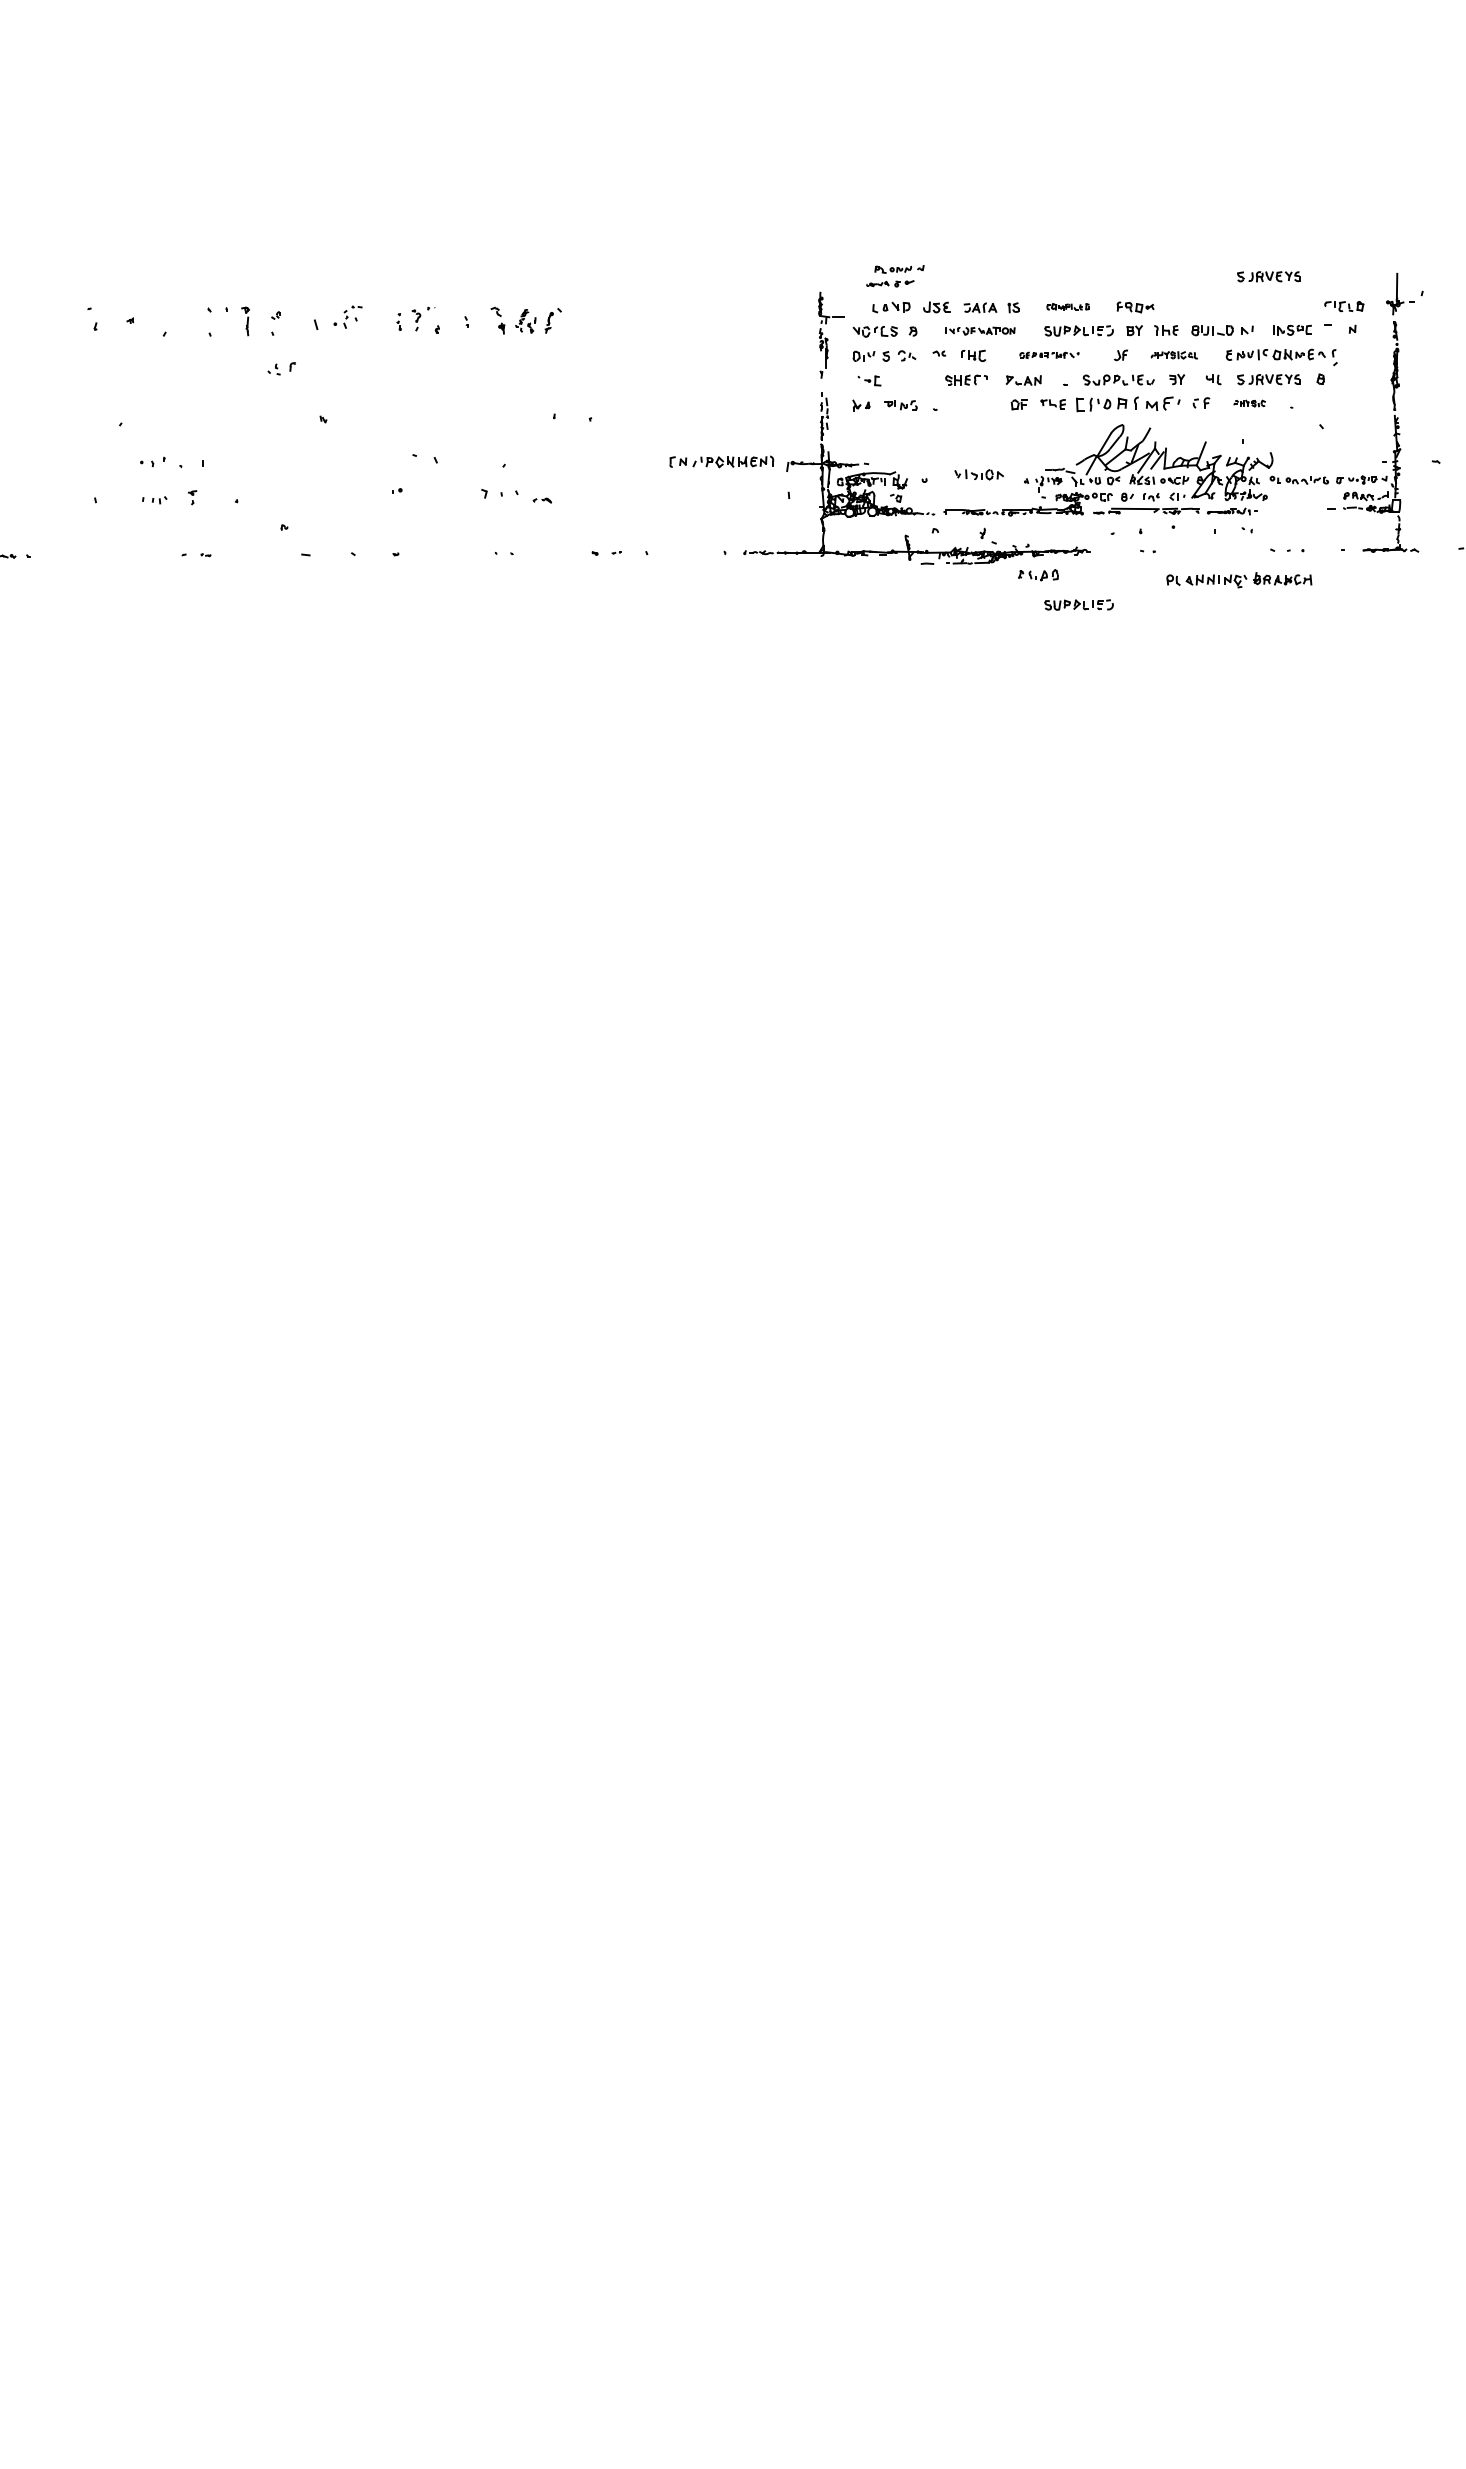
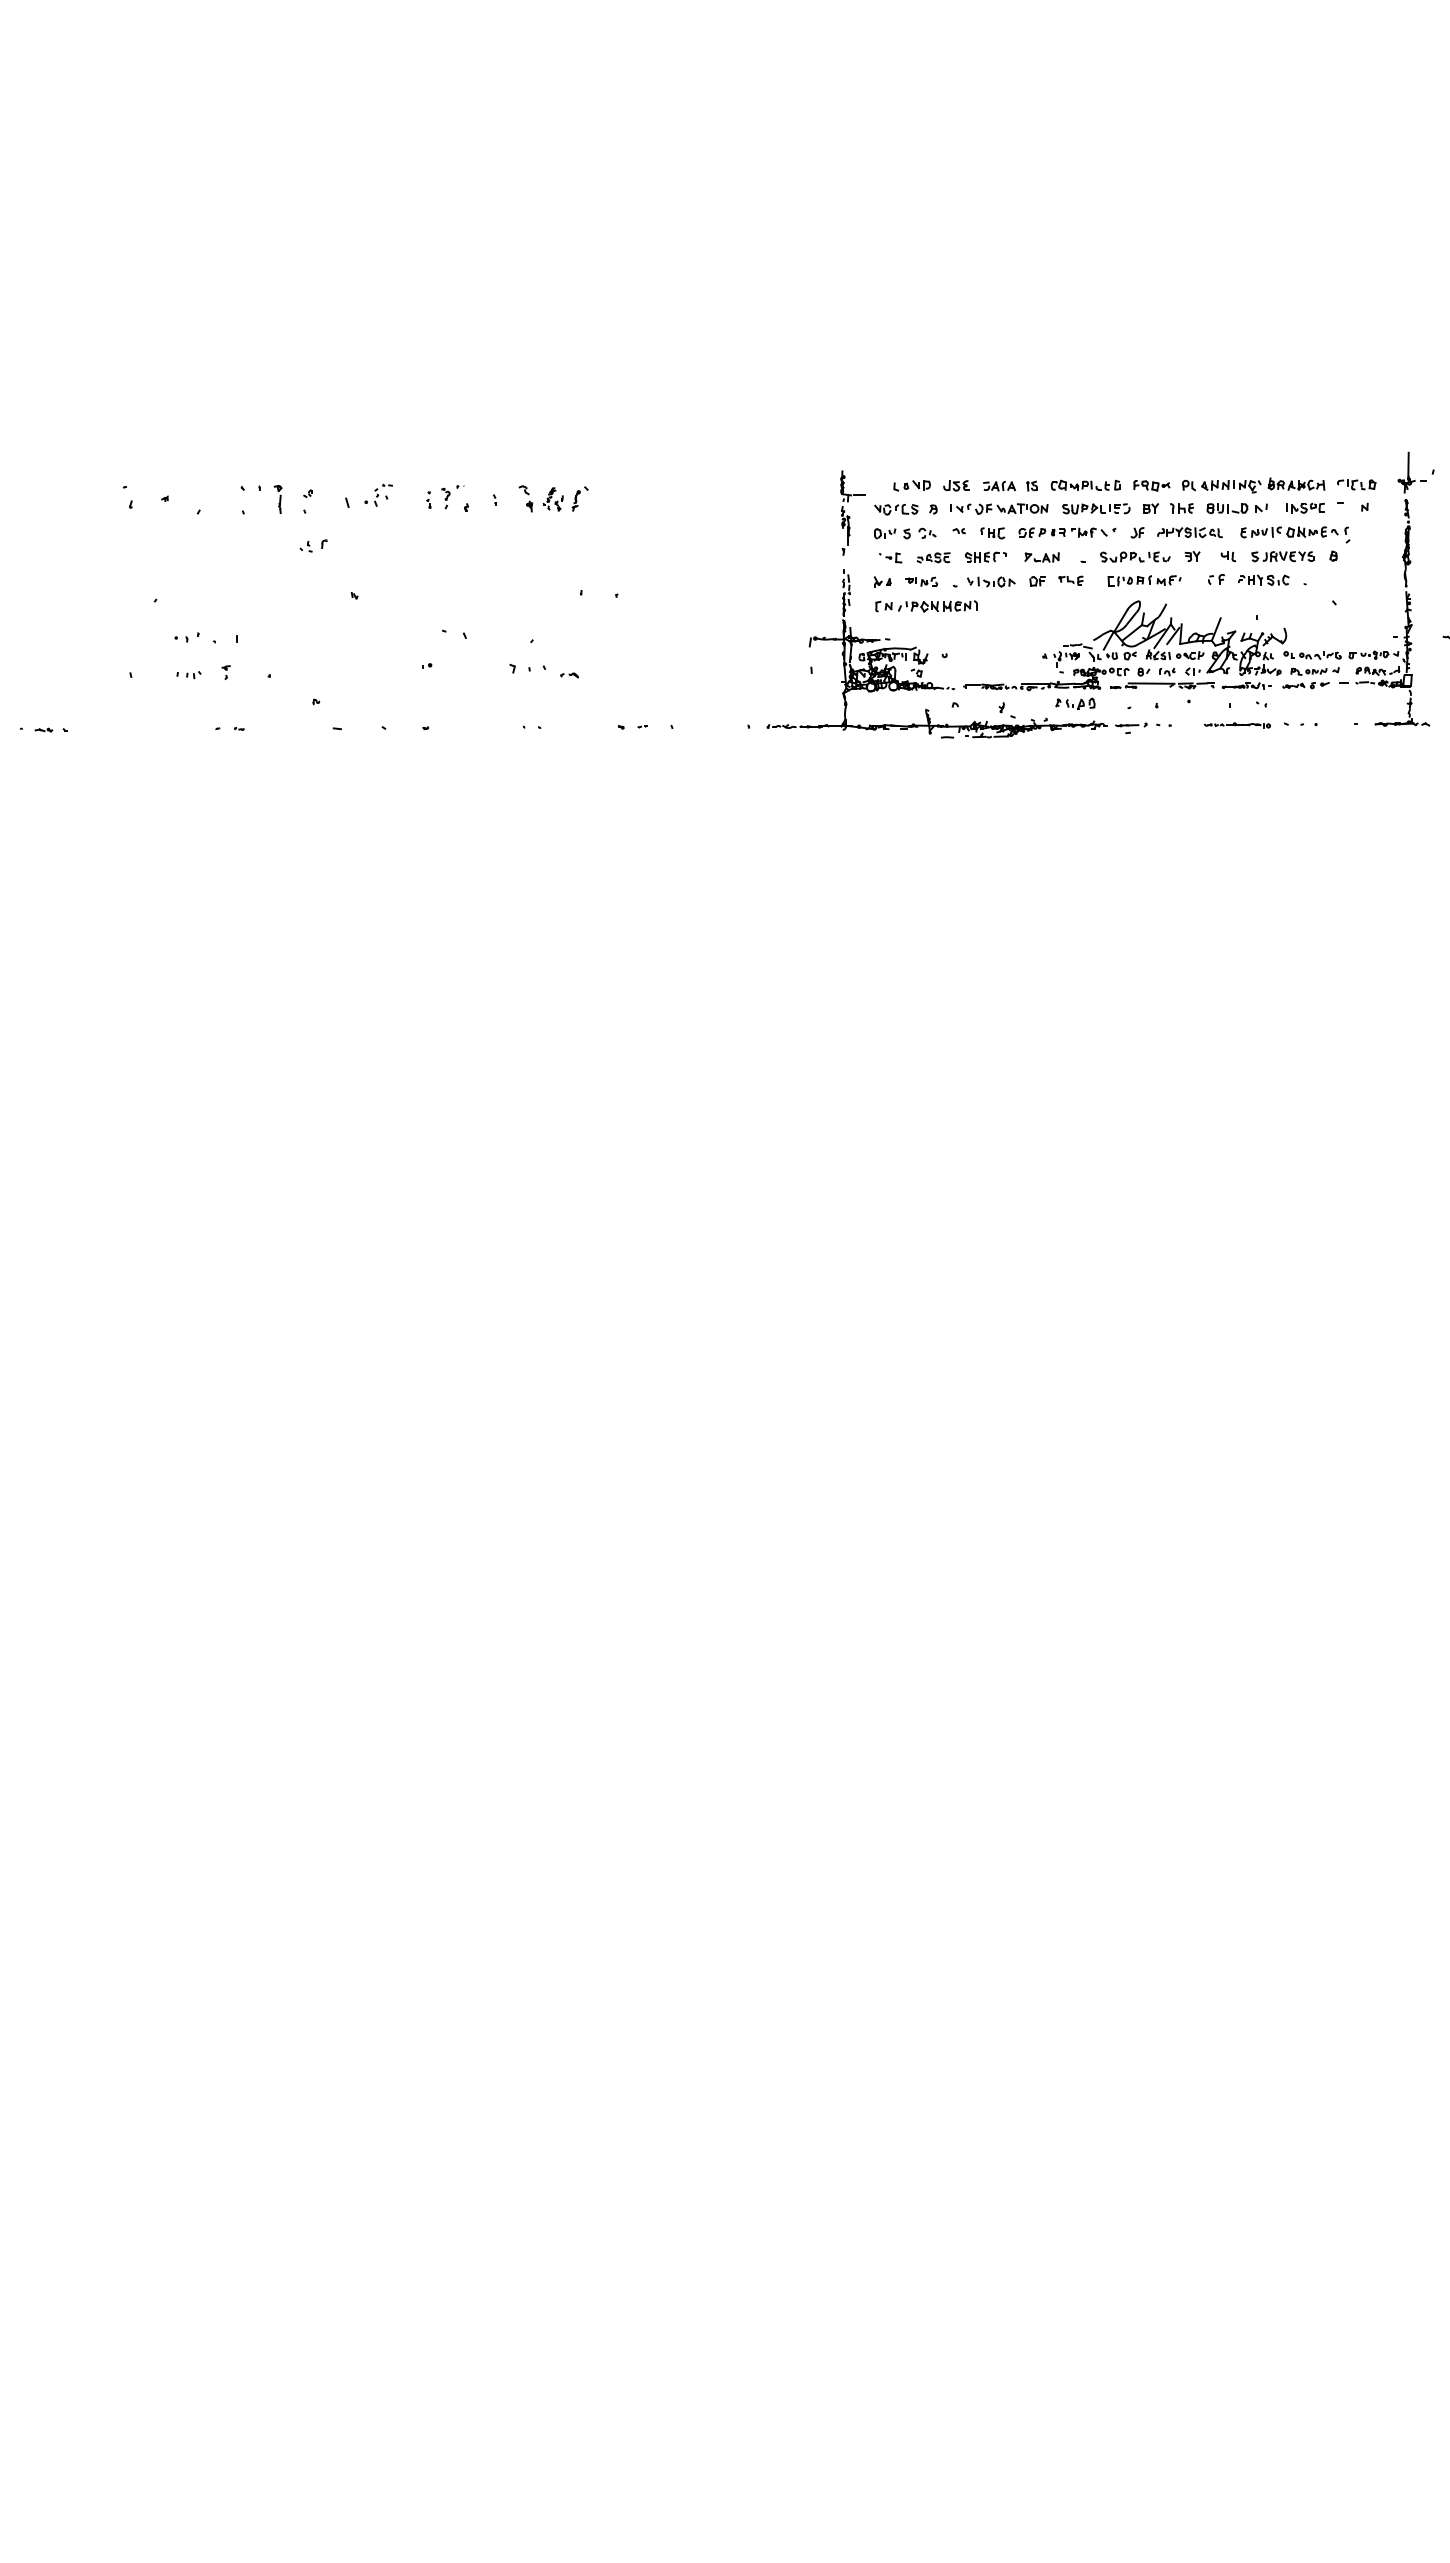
part: (894, 276) -> (1310, 678), moved
part: (1268, 276) -> (1282, 455), removed
part: (1068, 306) -> (1085, 484), size x1.67
part: (980, 330) -> (999, 508), size x1.43
part: (1049, 355) -> (1067, 532), size x1.67
part: (1173, 355) -> (1189, 532), size x1.43
part: (913, 380) -> (933, 557), added
part: (1249, 402) -> (1263, 579), size x1.67
part: (1128, 403) -> (1144, 580), size x0.71
part: (721, 461) -> (926, 606), moved
part: (979, 474) -> (991, 581), moved
part: (1221, 551) -> (1236, 725), added
part: (1114, 554) -> (1131, 728), added
part: (1038, 575) -> (1075, 703), moved
part: (1239, 580) -> (1253, 485), moved
part: (1079, 604) -> (1096, 777), removed

